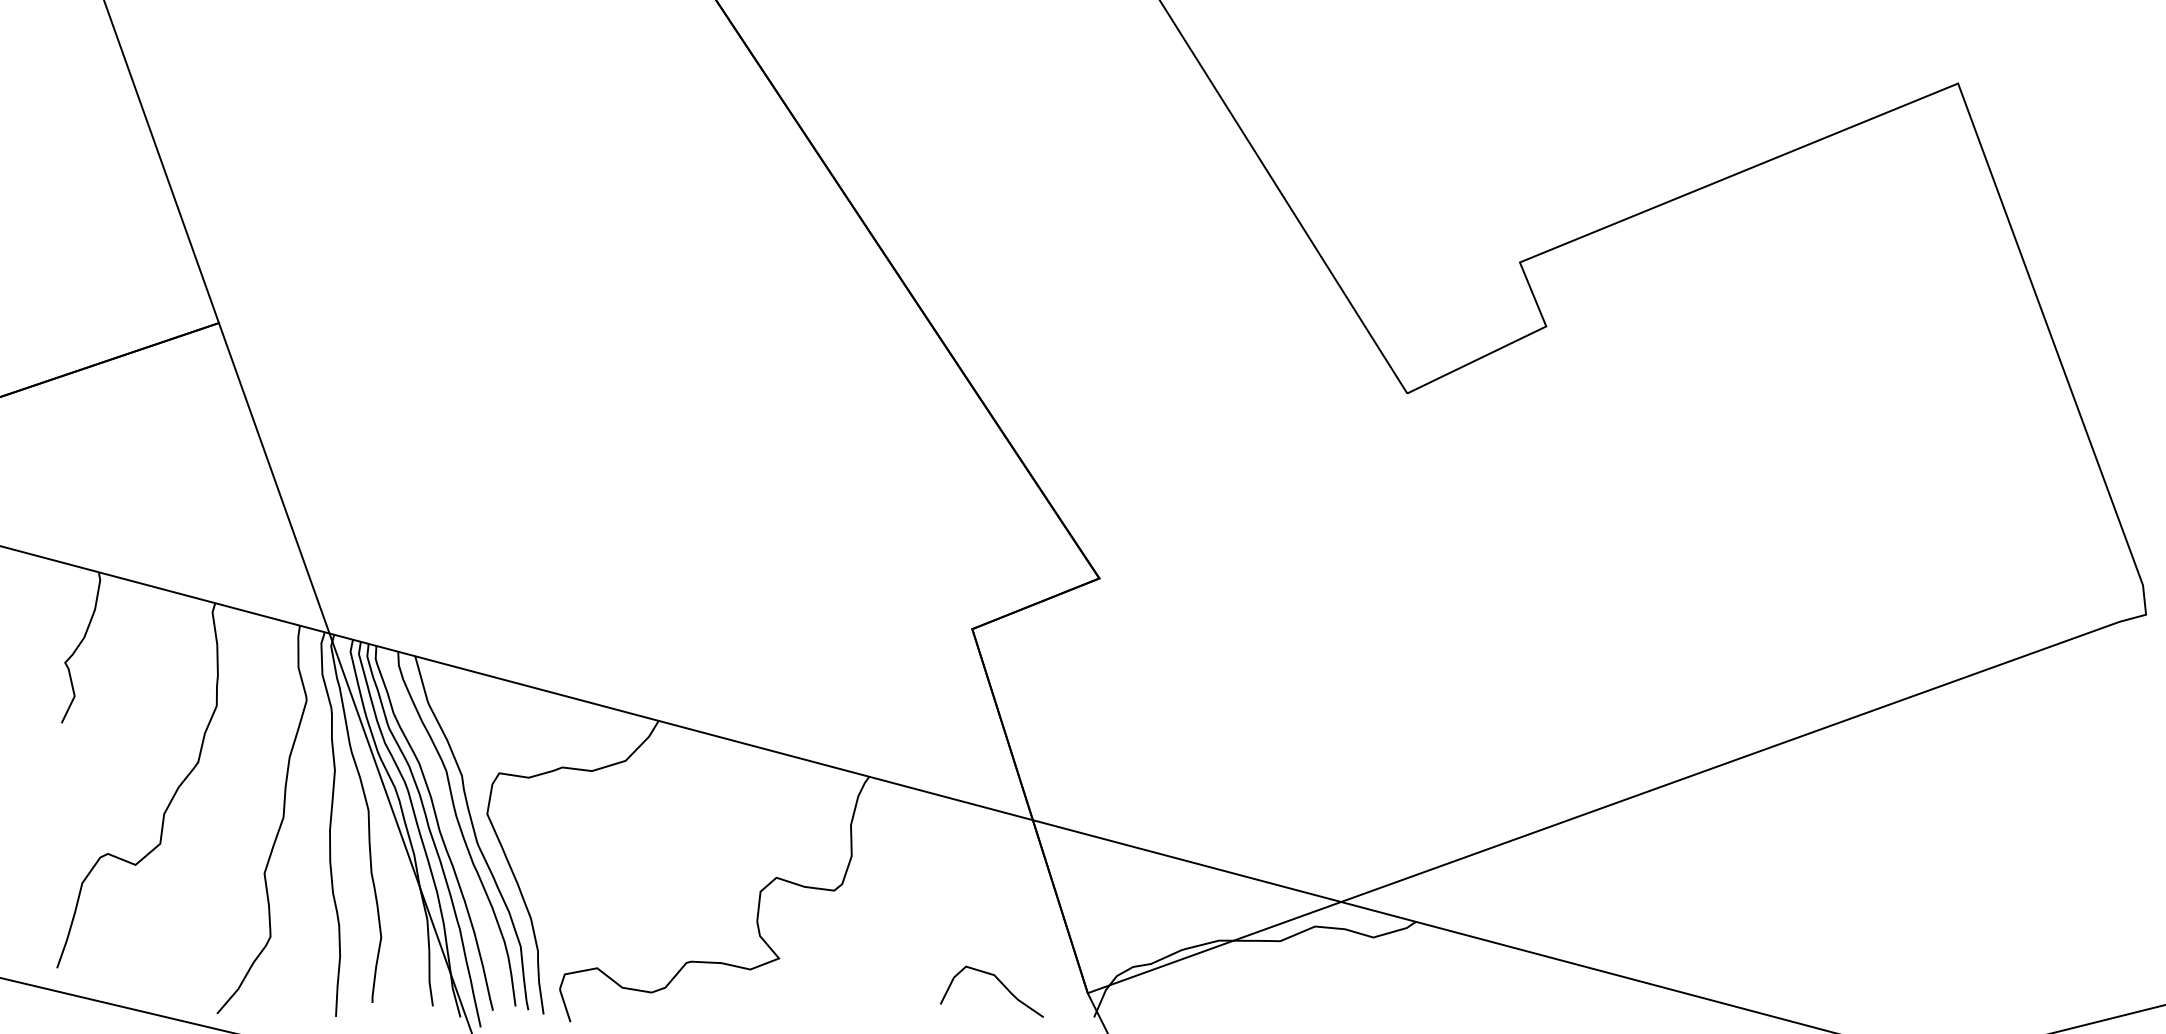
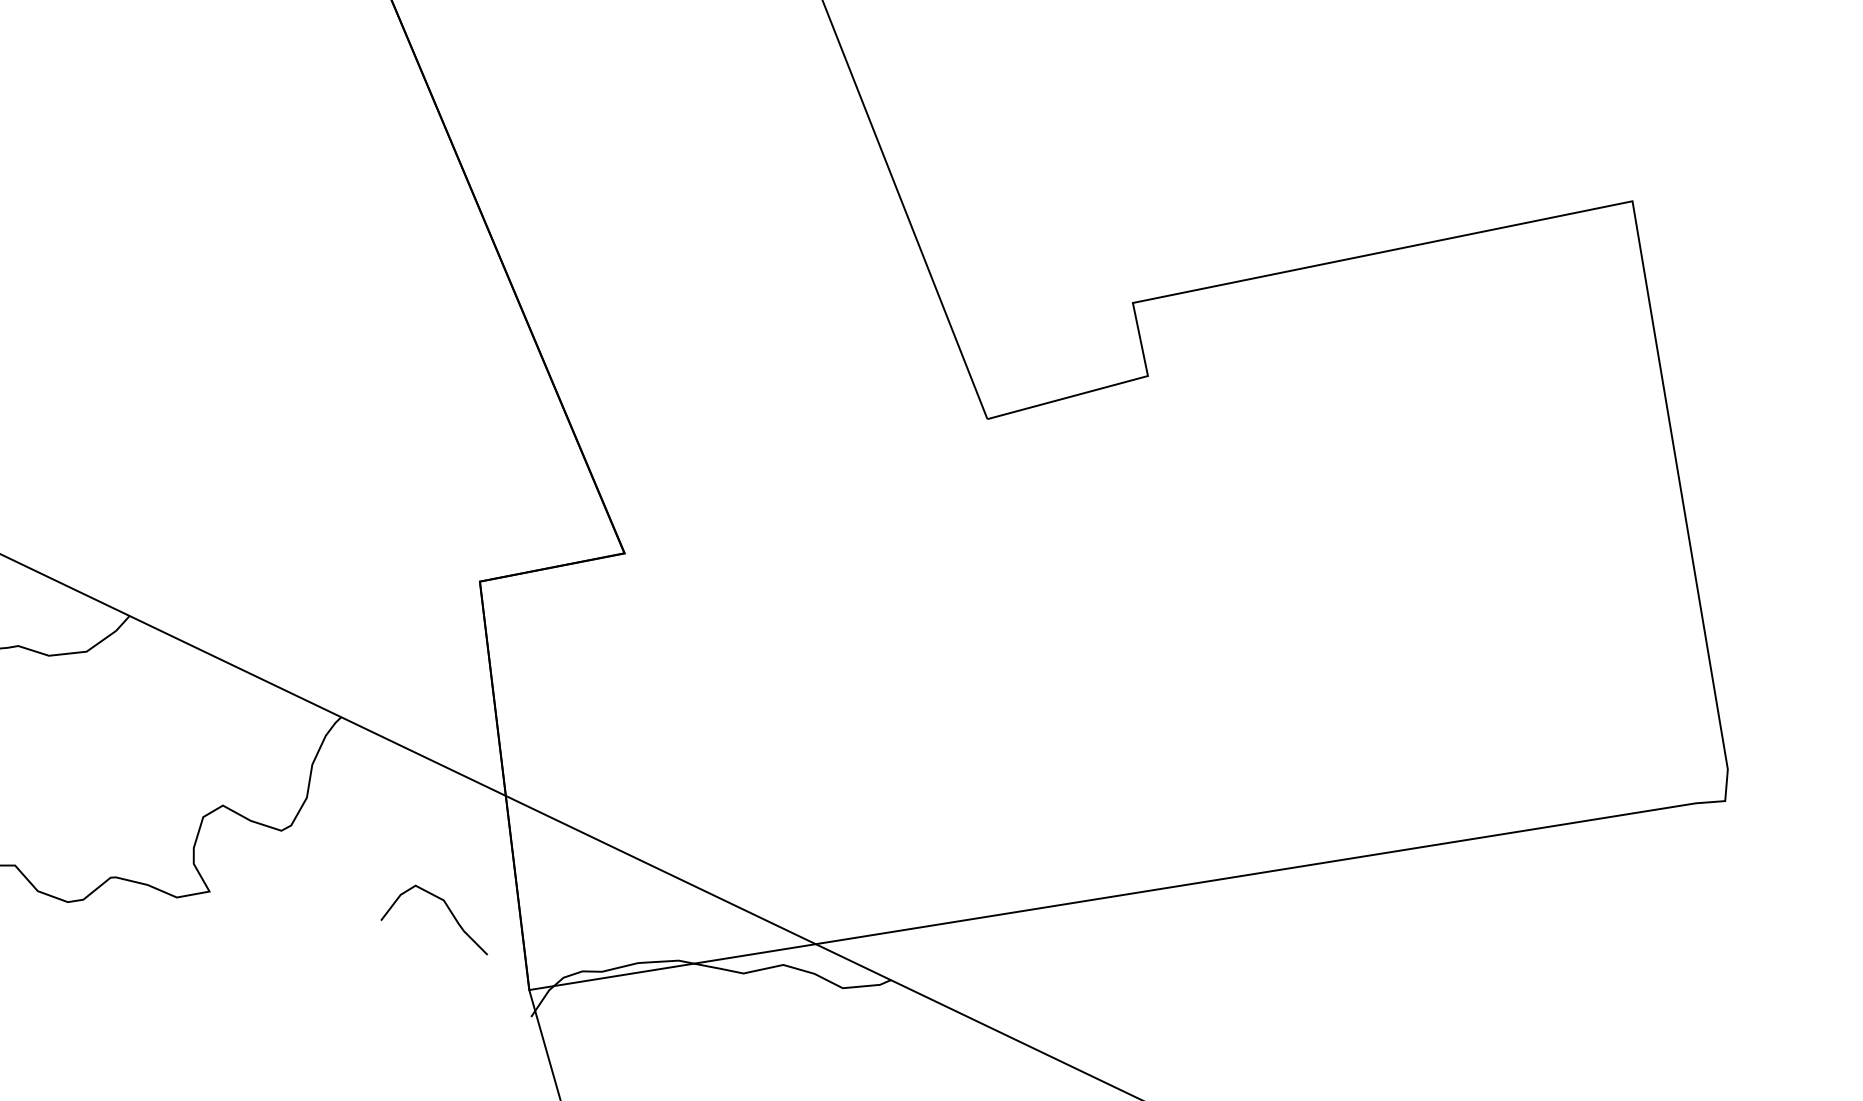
curve: (999, 982) -> (447, 909), moved

